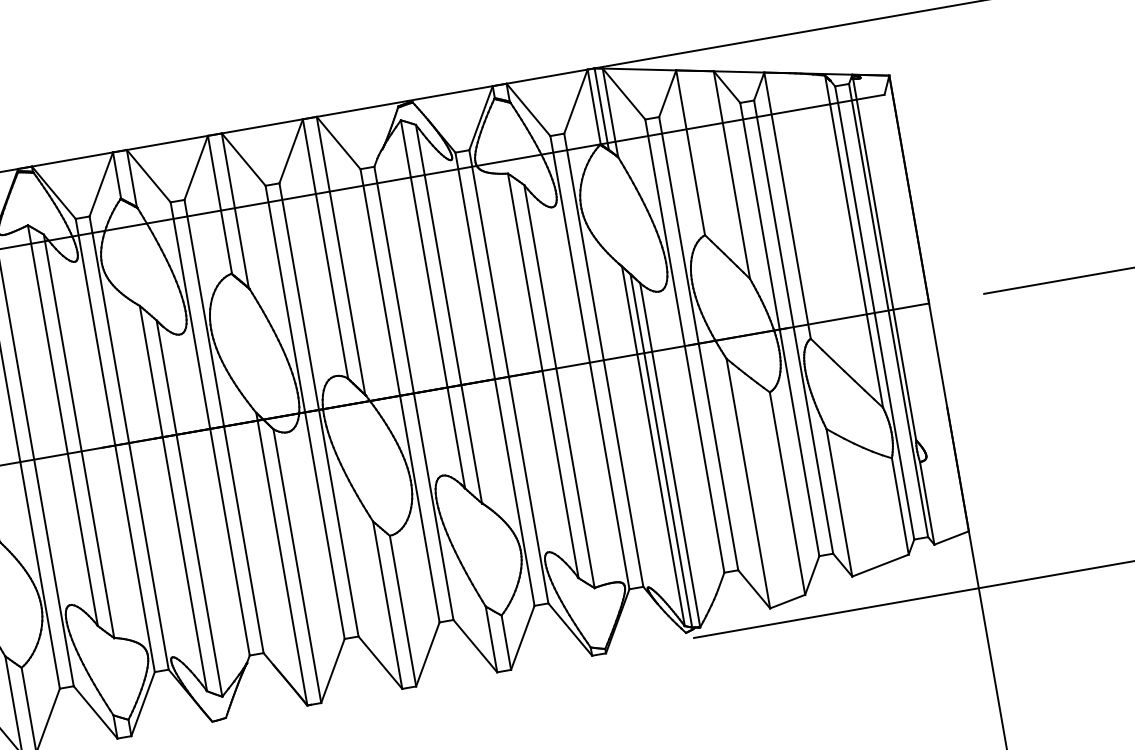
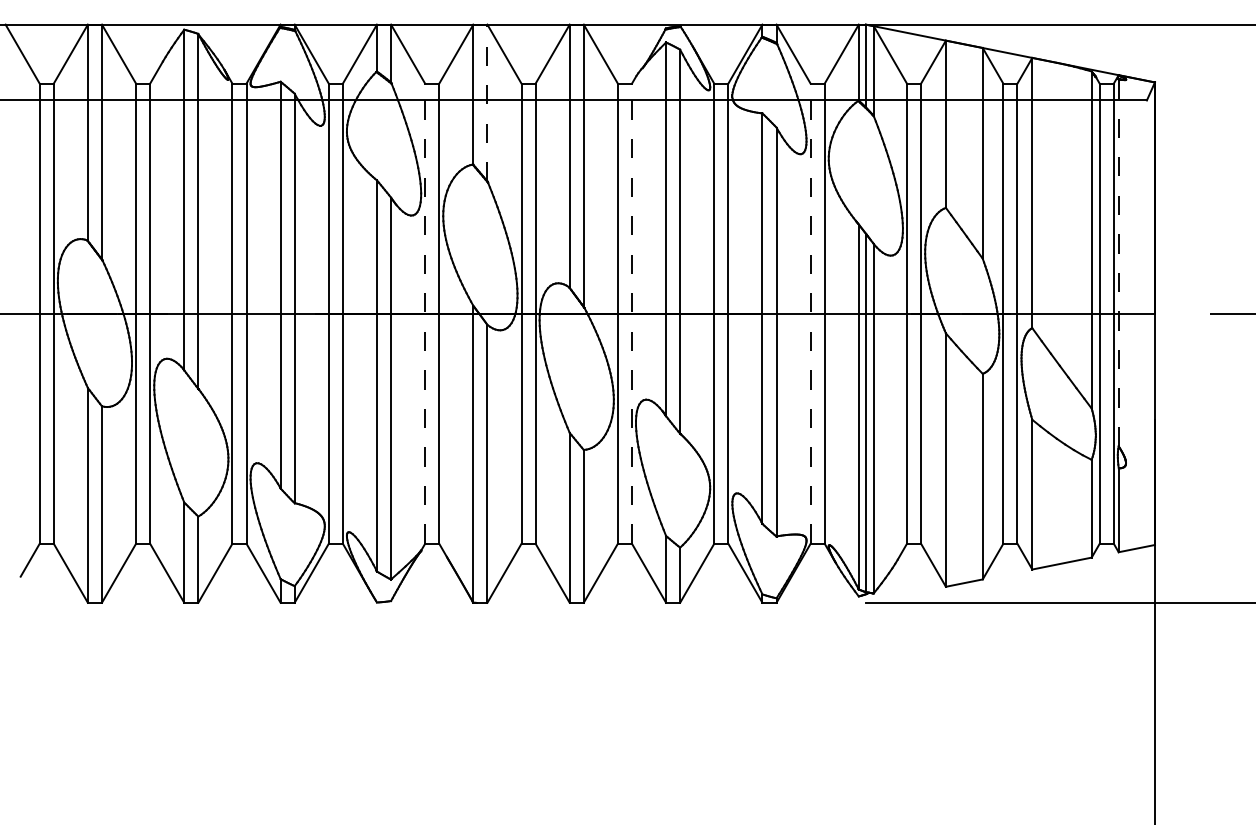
line: (235, 210) -> (487, 102), solid -> dashed
line: (884, 259) -> (1118, 262), solid -> dashed
line: (589, 362) -> (810, 313), solid -> dashed
line: (413, 393) -> (631, 313), solid -> dashed
line: (210, 428) -> (425, 313), solid -> dashed

